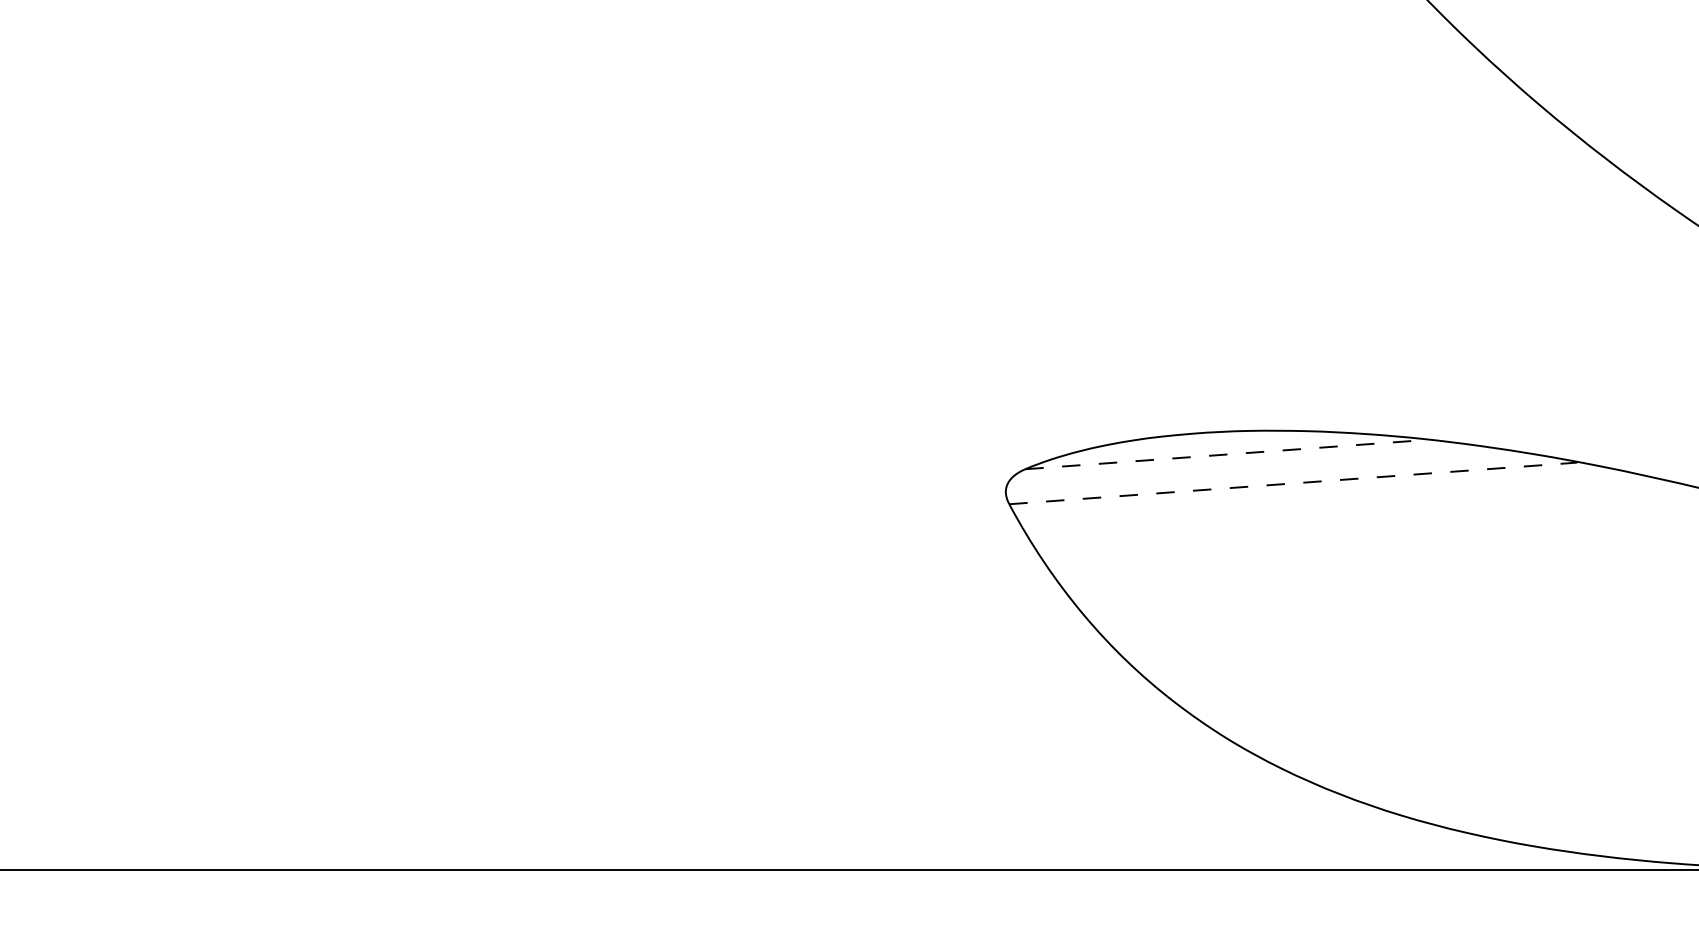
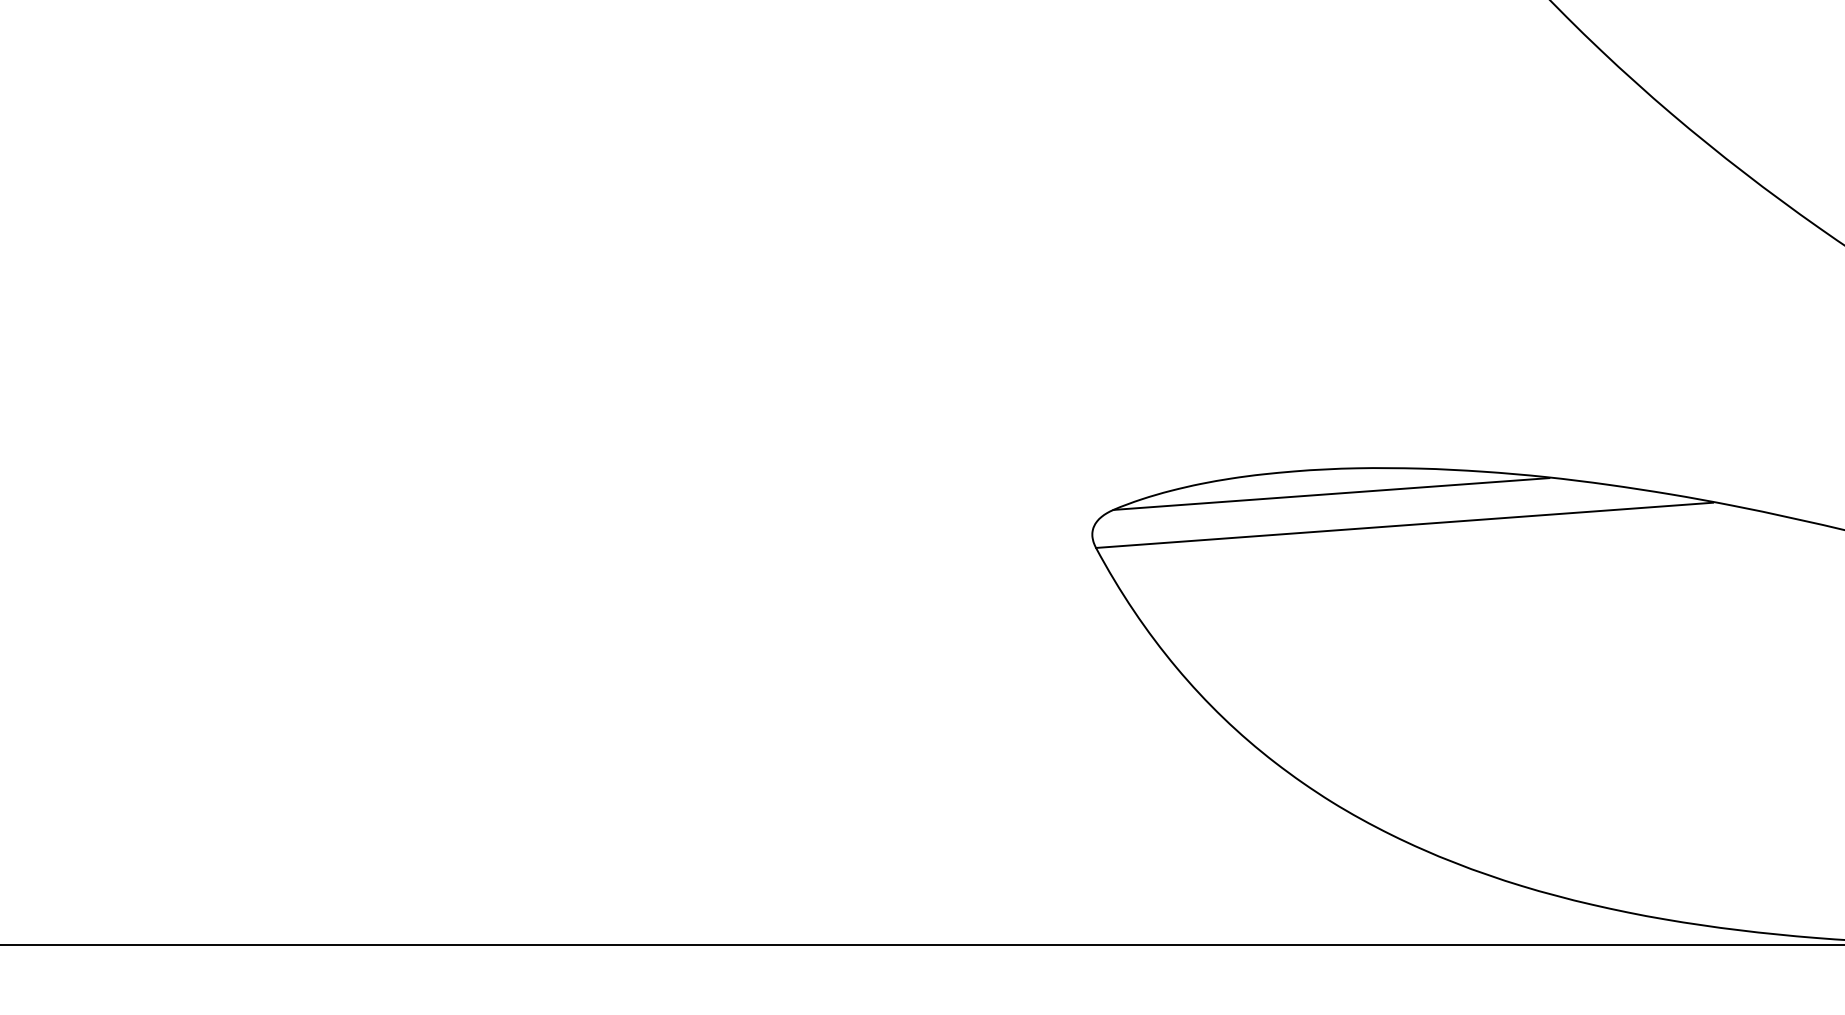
line: (1226, 454) -> (1331, 493), dashed -> solid
line: (1293, 483) -> (1404, 525), dashed -> solid

